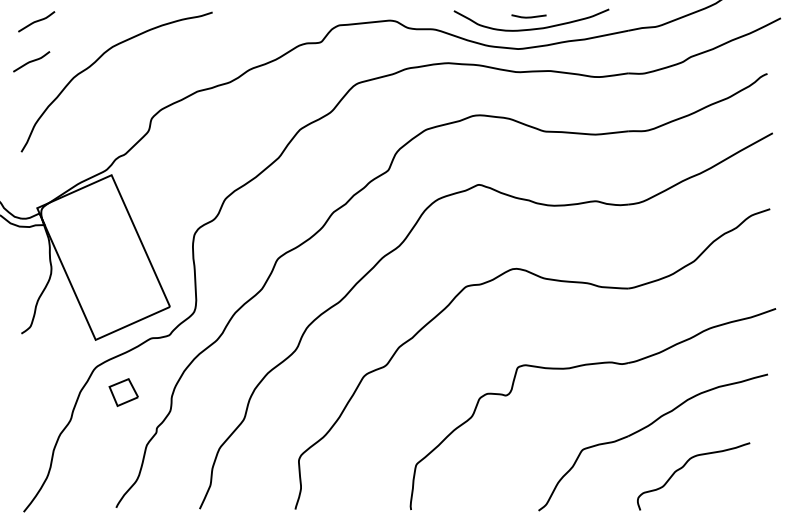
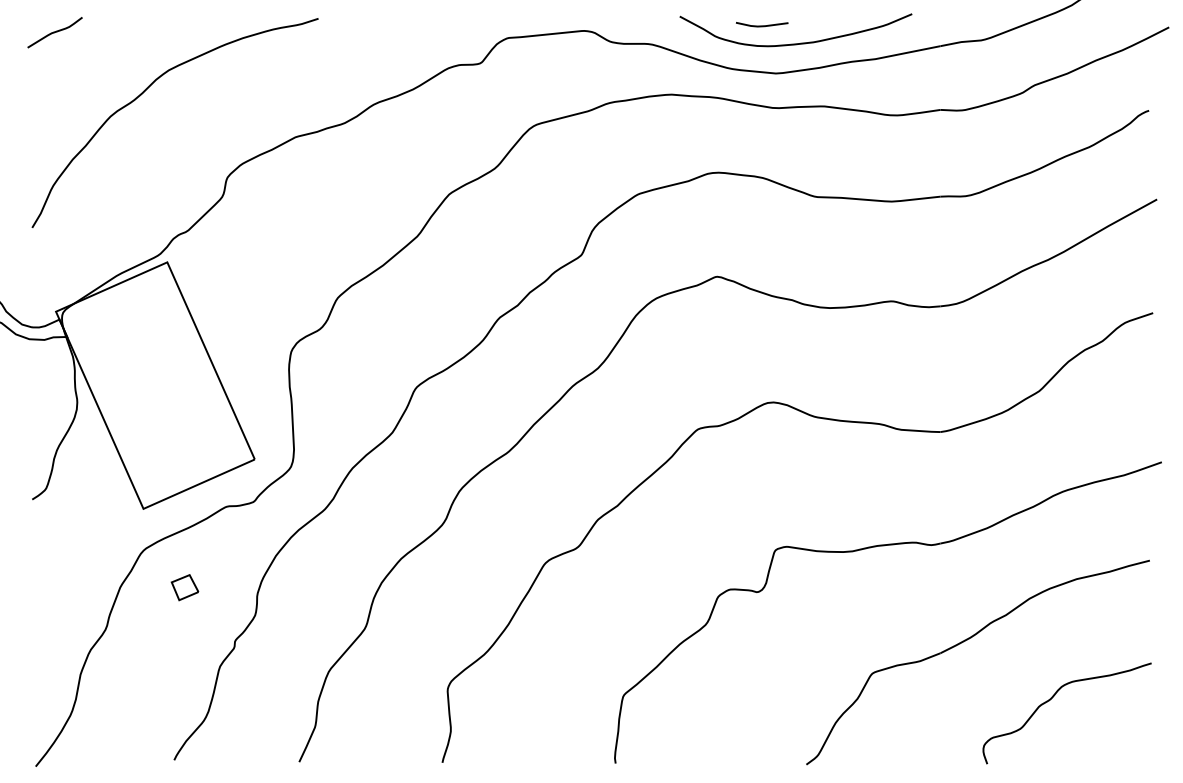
line: (528, 16) -> (761, 24), moved
curve: (31, 61) -> (47, 92), removed
part: (122, 392) -> (183, 587), size x0.62
curve: (684, 466) -> (1053, 698), moved

